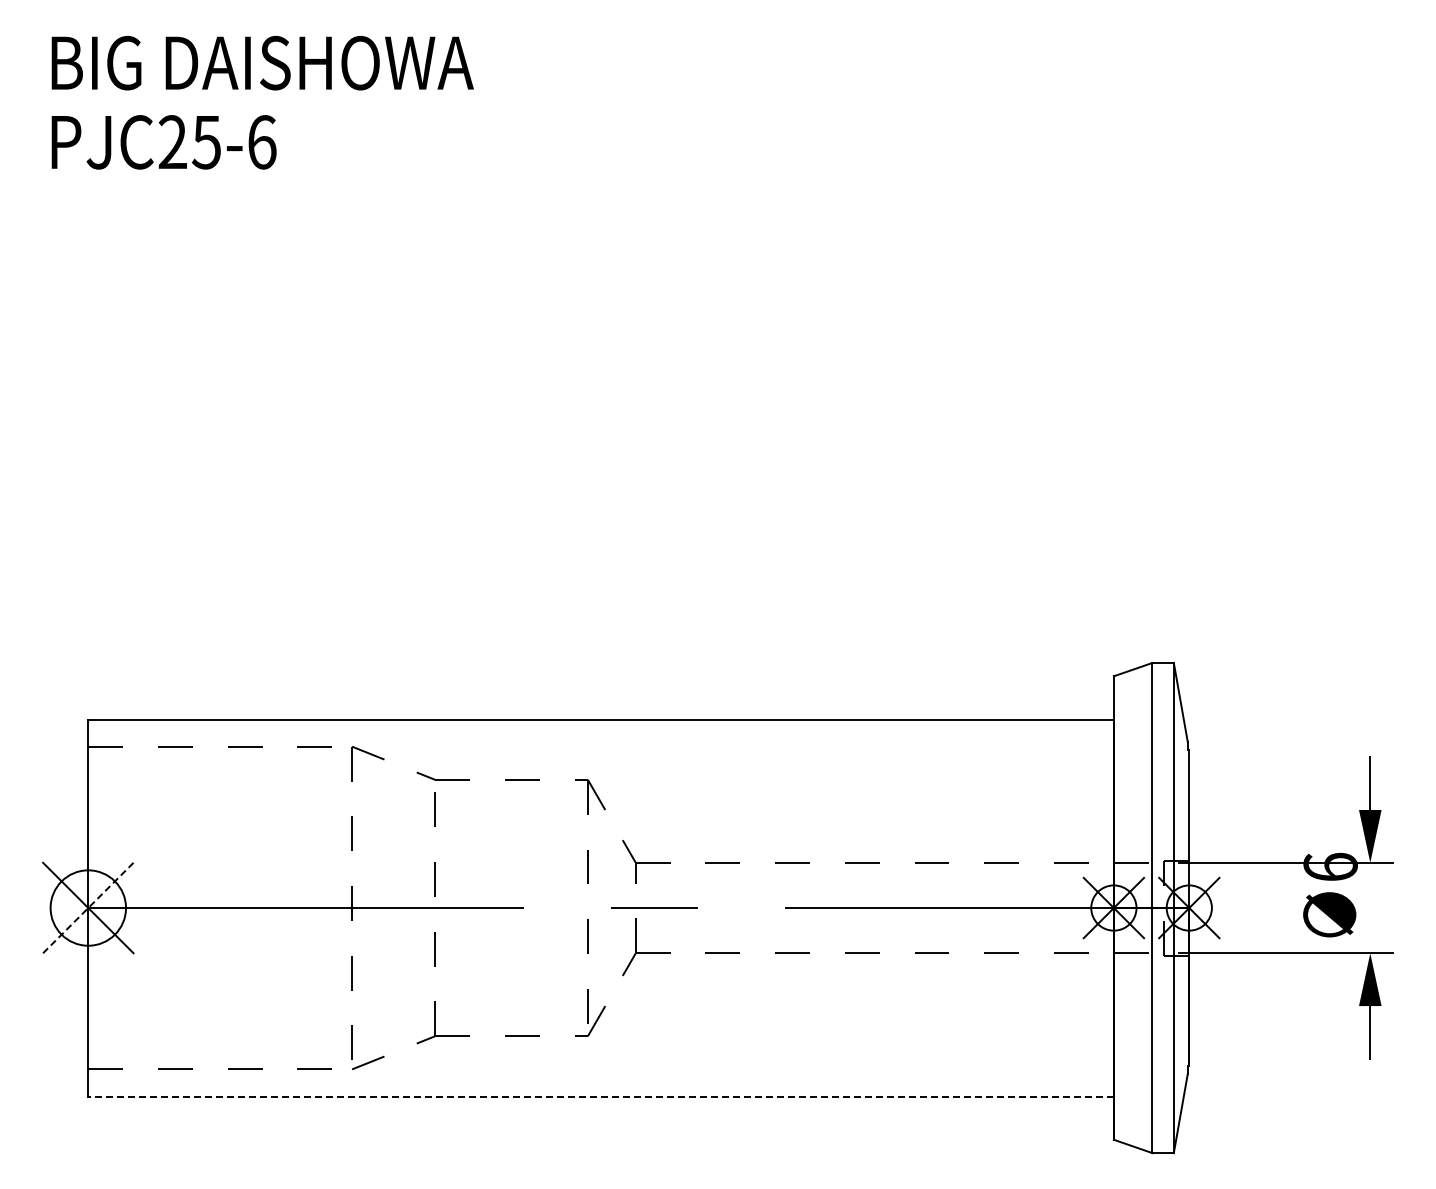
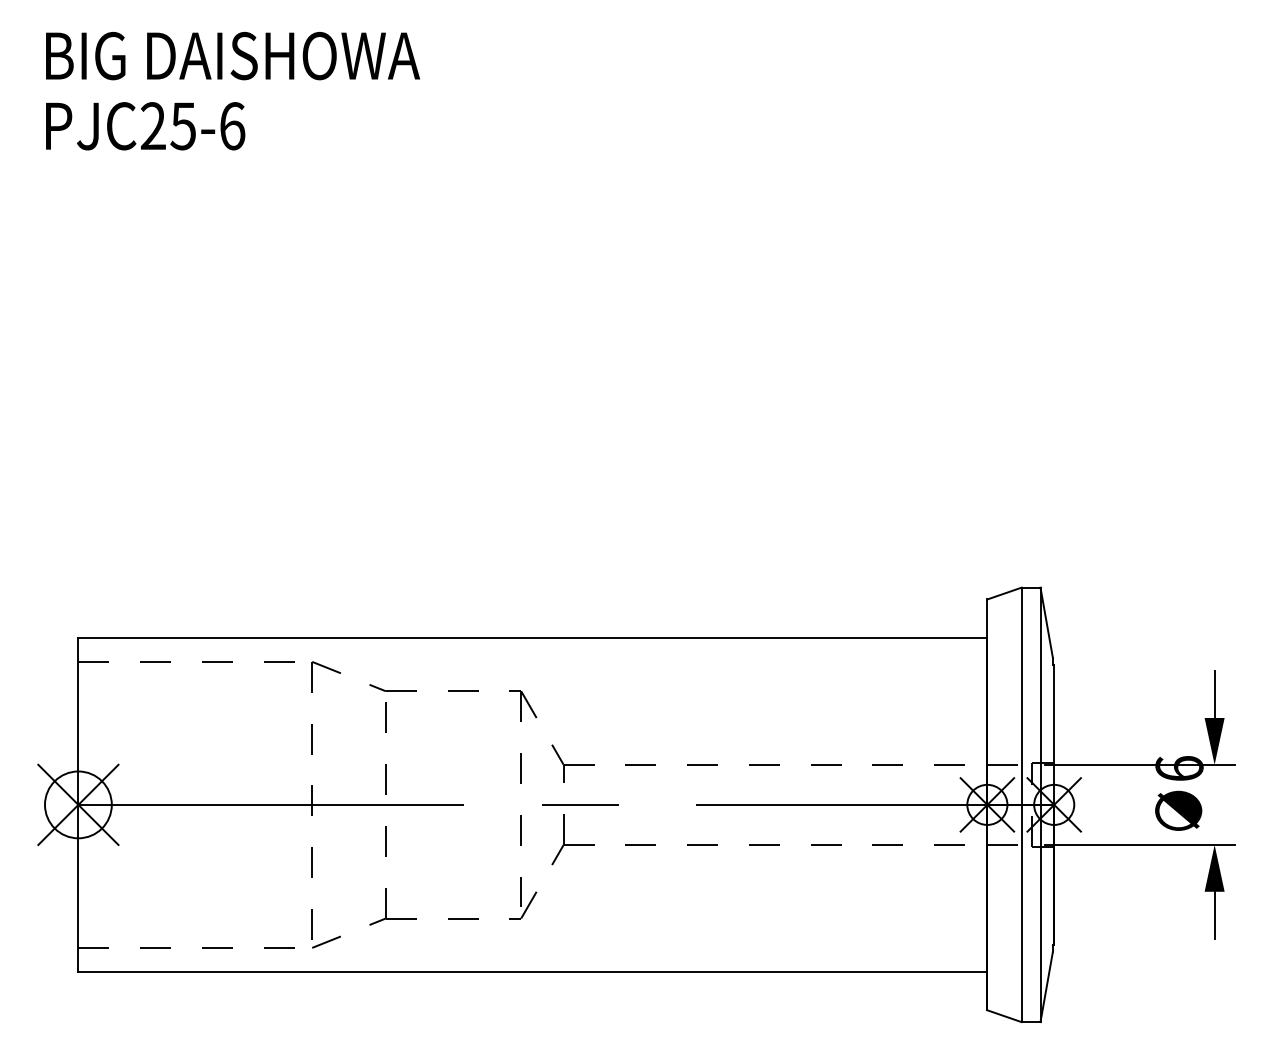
line: (88, 908) -> (78, 805), dashed -> solid
line: (601, 1096) -> (533, 971), dashed -> solid

